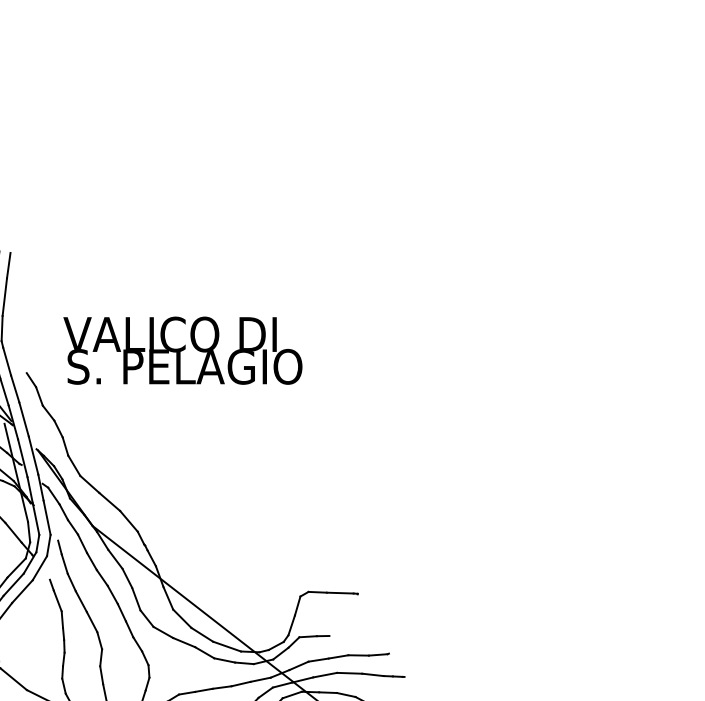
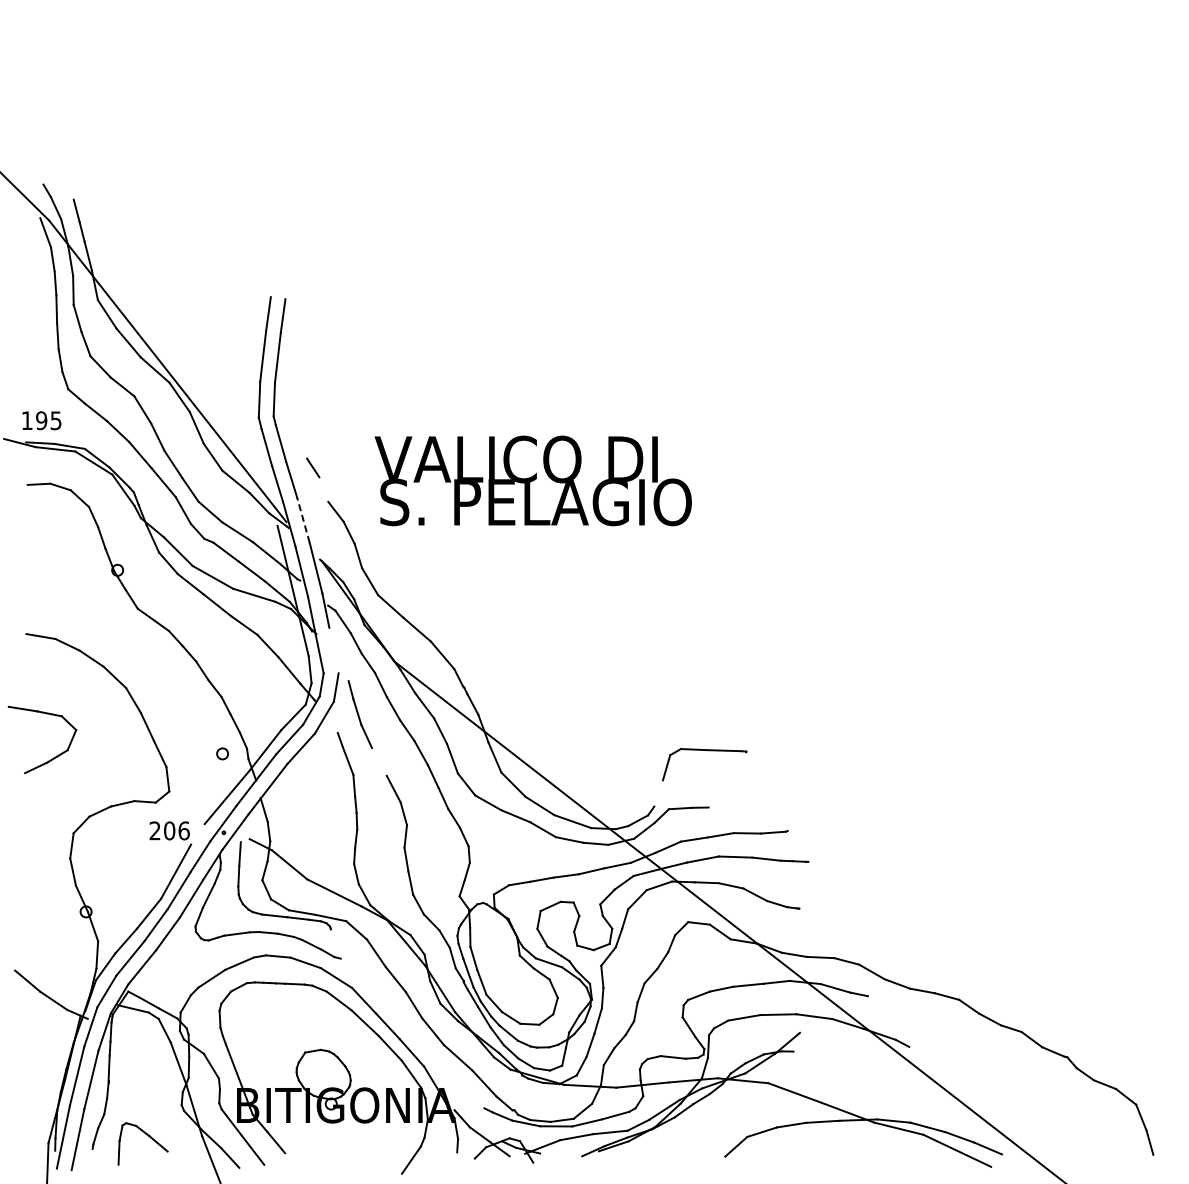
text: (182, 350) -> (532, 480), moved
line: (39, 396) -> (323, 489), removed
line: (24, 418) -> (303, 519), solid -> dashed
line: (46, 517) -> (333, 650), removed
line: (81, 601) -> (379, 761), removed
line: (291, 625) -> (658, 793), removed

